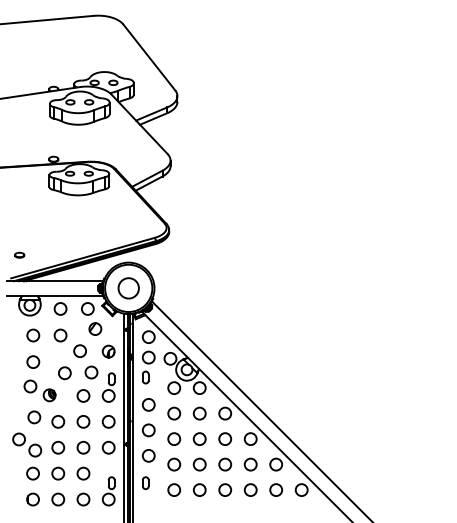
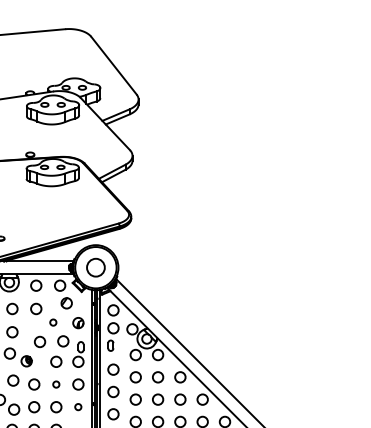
circle: (79, 350) -> (52, 322), size x0.6
circle: (83, 421) -> (56, 384), size x0.6
circle: (108, 447) -> (78, 406), size x0.6

